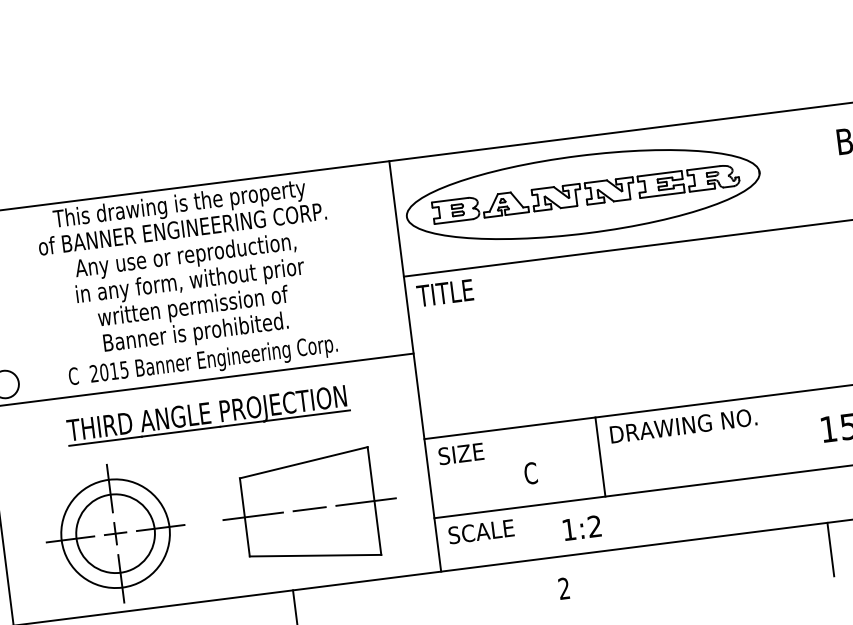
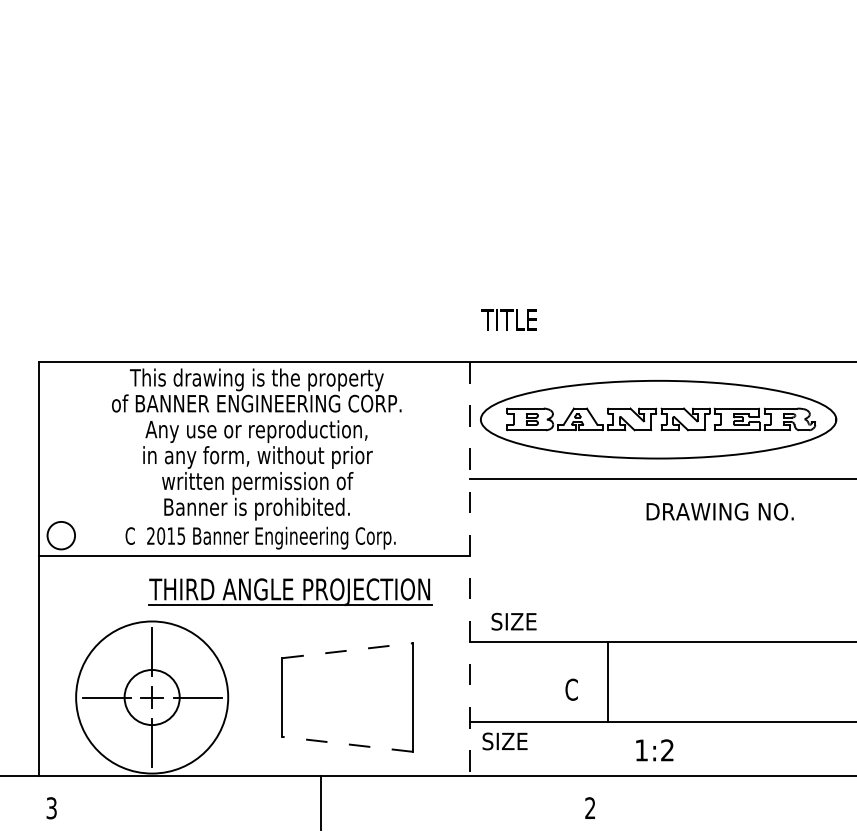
text: (444, 292) -> (508, 319), moved
line: (415, 366) -> (470, 569), solid -> dashed
part: (207, 416) -> (290, 592), moved
text: (682, 425) -> (719, 511), moved
text: (460, 453) -> (513, 621), moved
line: (600, 457) -> (607, 682), moved
line: (303, 462) -> (347, 650), solid -> dashed
line: (365, 502) -> (404, 697), removed
line: (309, 509) -> (347, 697), removed
line: (252, 516) -> (290, 697), removed
text: (581, 528) -> (654, 750), moved
text: (487, 531) -> (521, 741), SCALE -> SIZE
circle: (114, 533) -> (151, 697), size x0.7
circle: (114, 533) -> (151, 697), size x1.4
line: (315, 555) -> (347, 744), solid -> dashed

